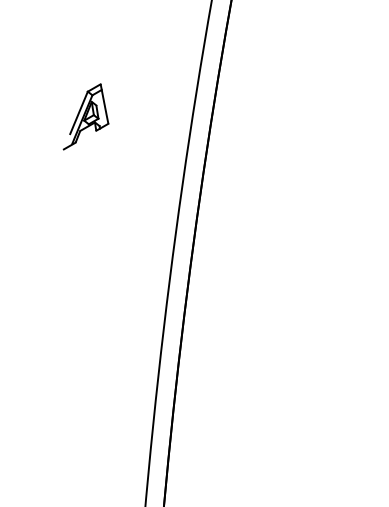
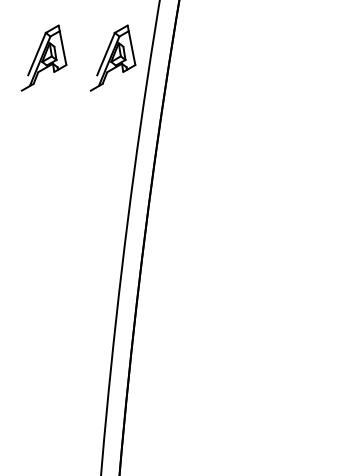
part: (154, 116) -> (112, 57), added

